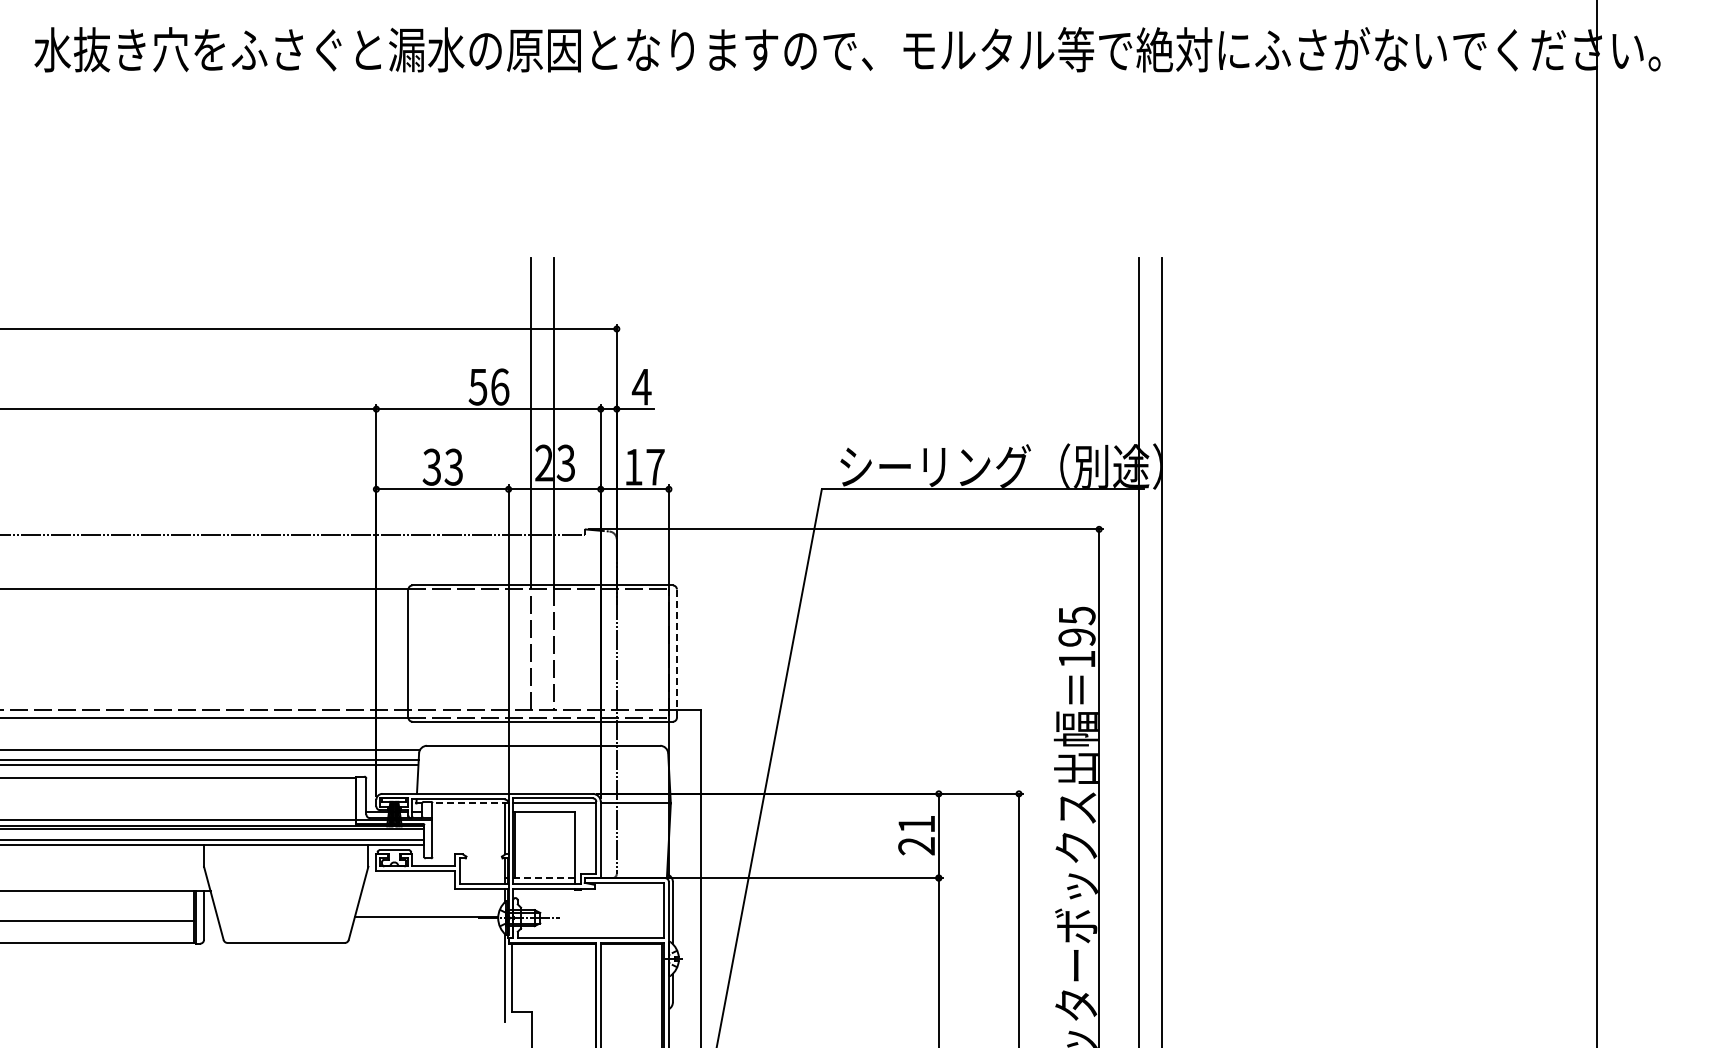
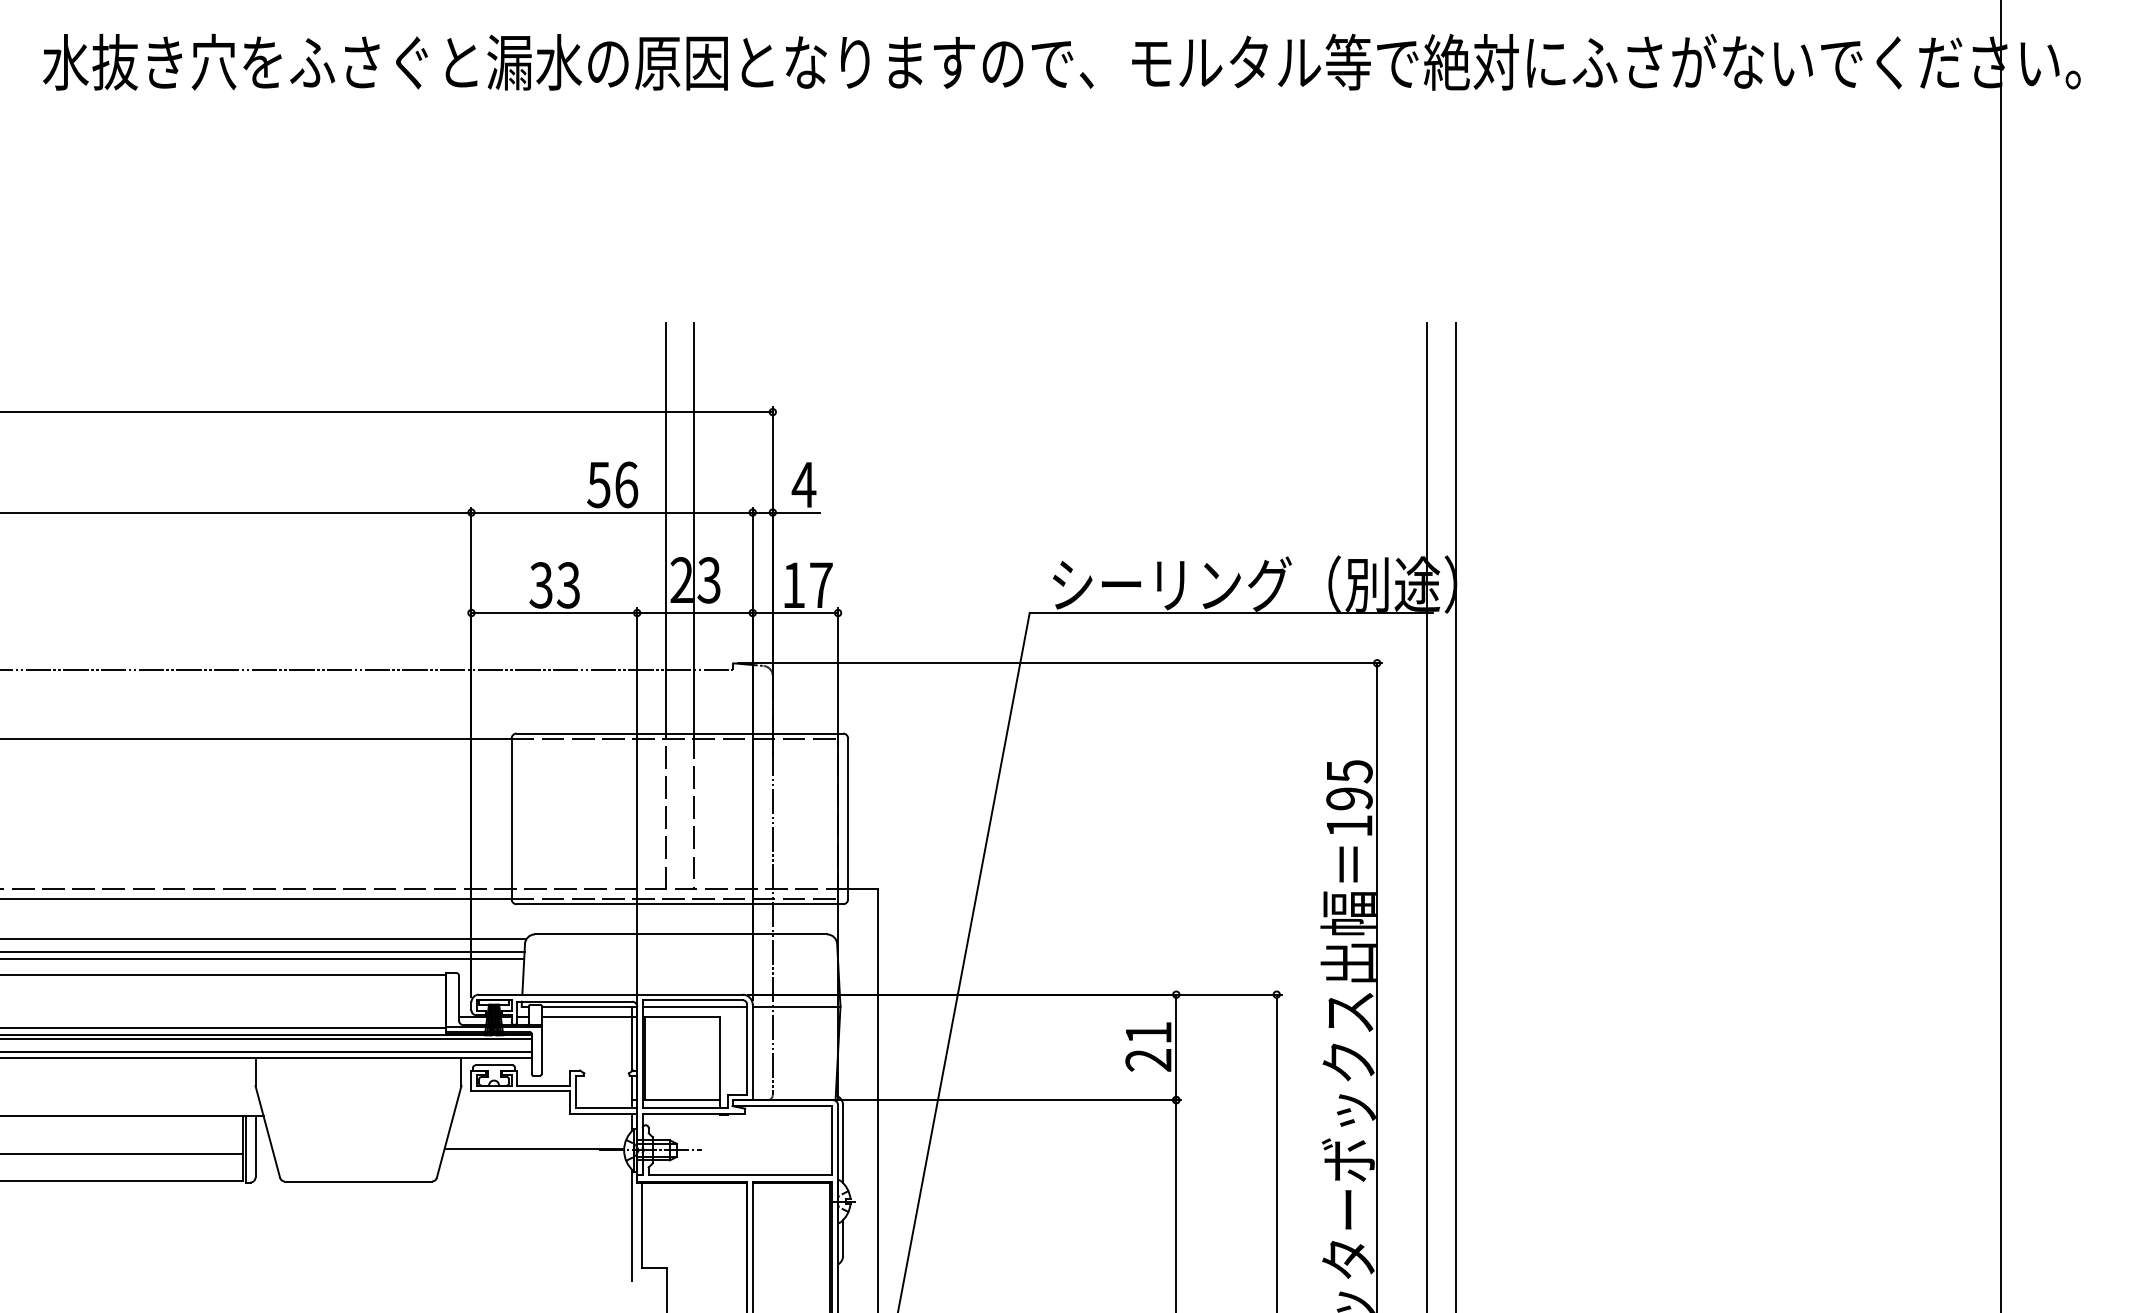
line: (676, 653) -> (847, 818), dashed -> solid
line: (470, 803) -> (589, 1006), dashed -> solid
line: (470, 811) -> (589, 1016), added
line: (543, 878) -> (680, 1100), dashed -> solid

